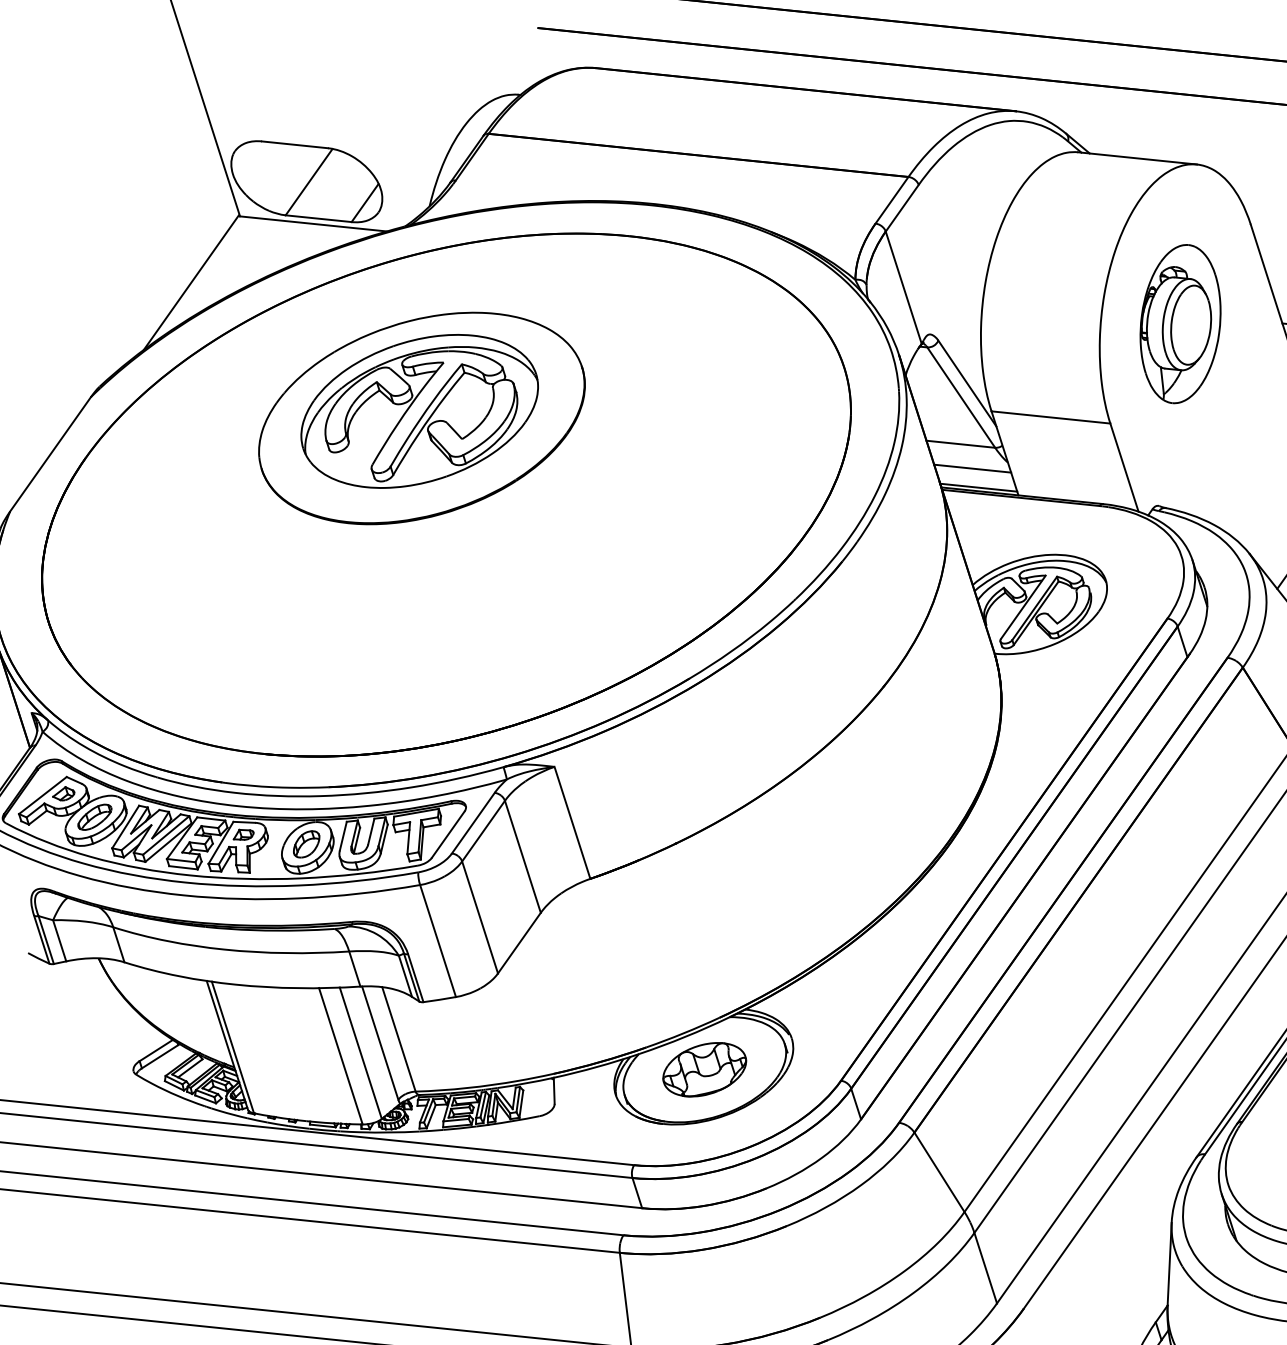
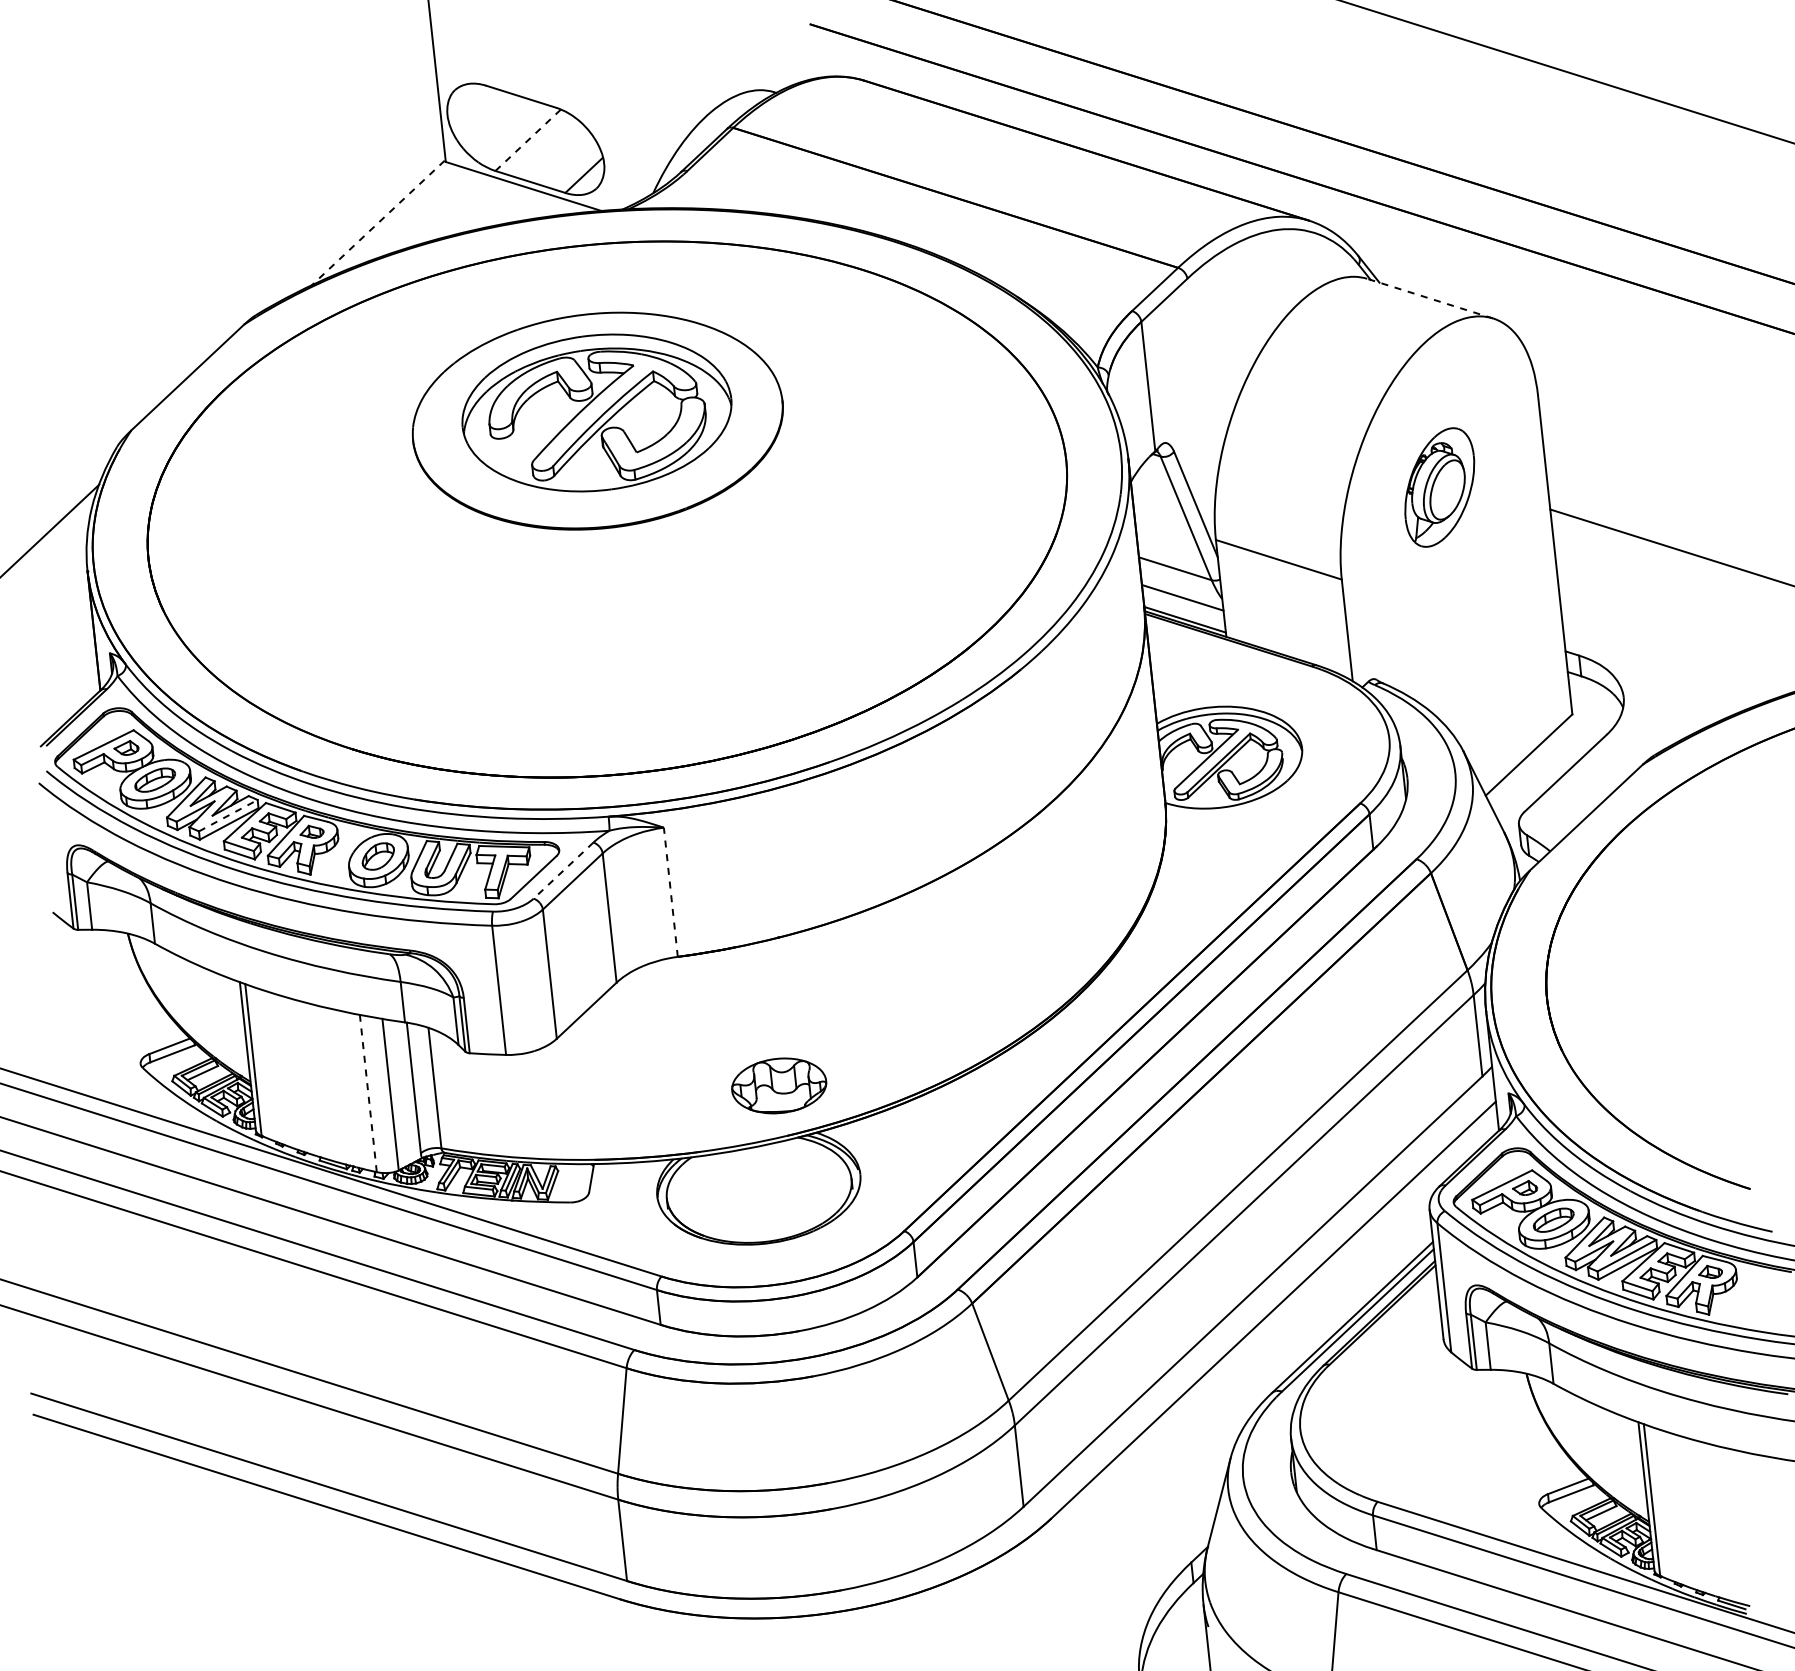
line: (1137, 158) -> (1430, 298), solid -> dashed
line: (309, 182) -> (528, 140), solid -> dashed
line: (190, 283) -> (377, 223), solid -> dashed
part: (1180, 324) -> (1439, 487), size x0.7
line: (473, 823) -> (563, 870), solid -> dashed
line: (572, 823) -> (670, 892), solid -> dashed
line: (166, 835) -> (228, 815), solid -> dashed
line: (340, 1055) -> (368, 1092), solid -> dashed
part: (704, 1069) -> (779, 1085), moved

